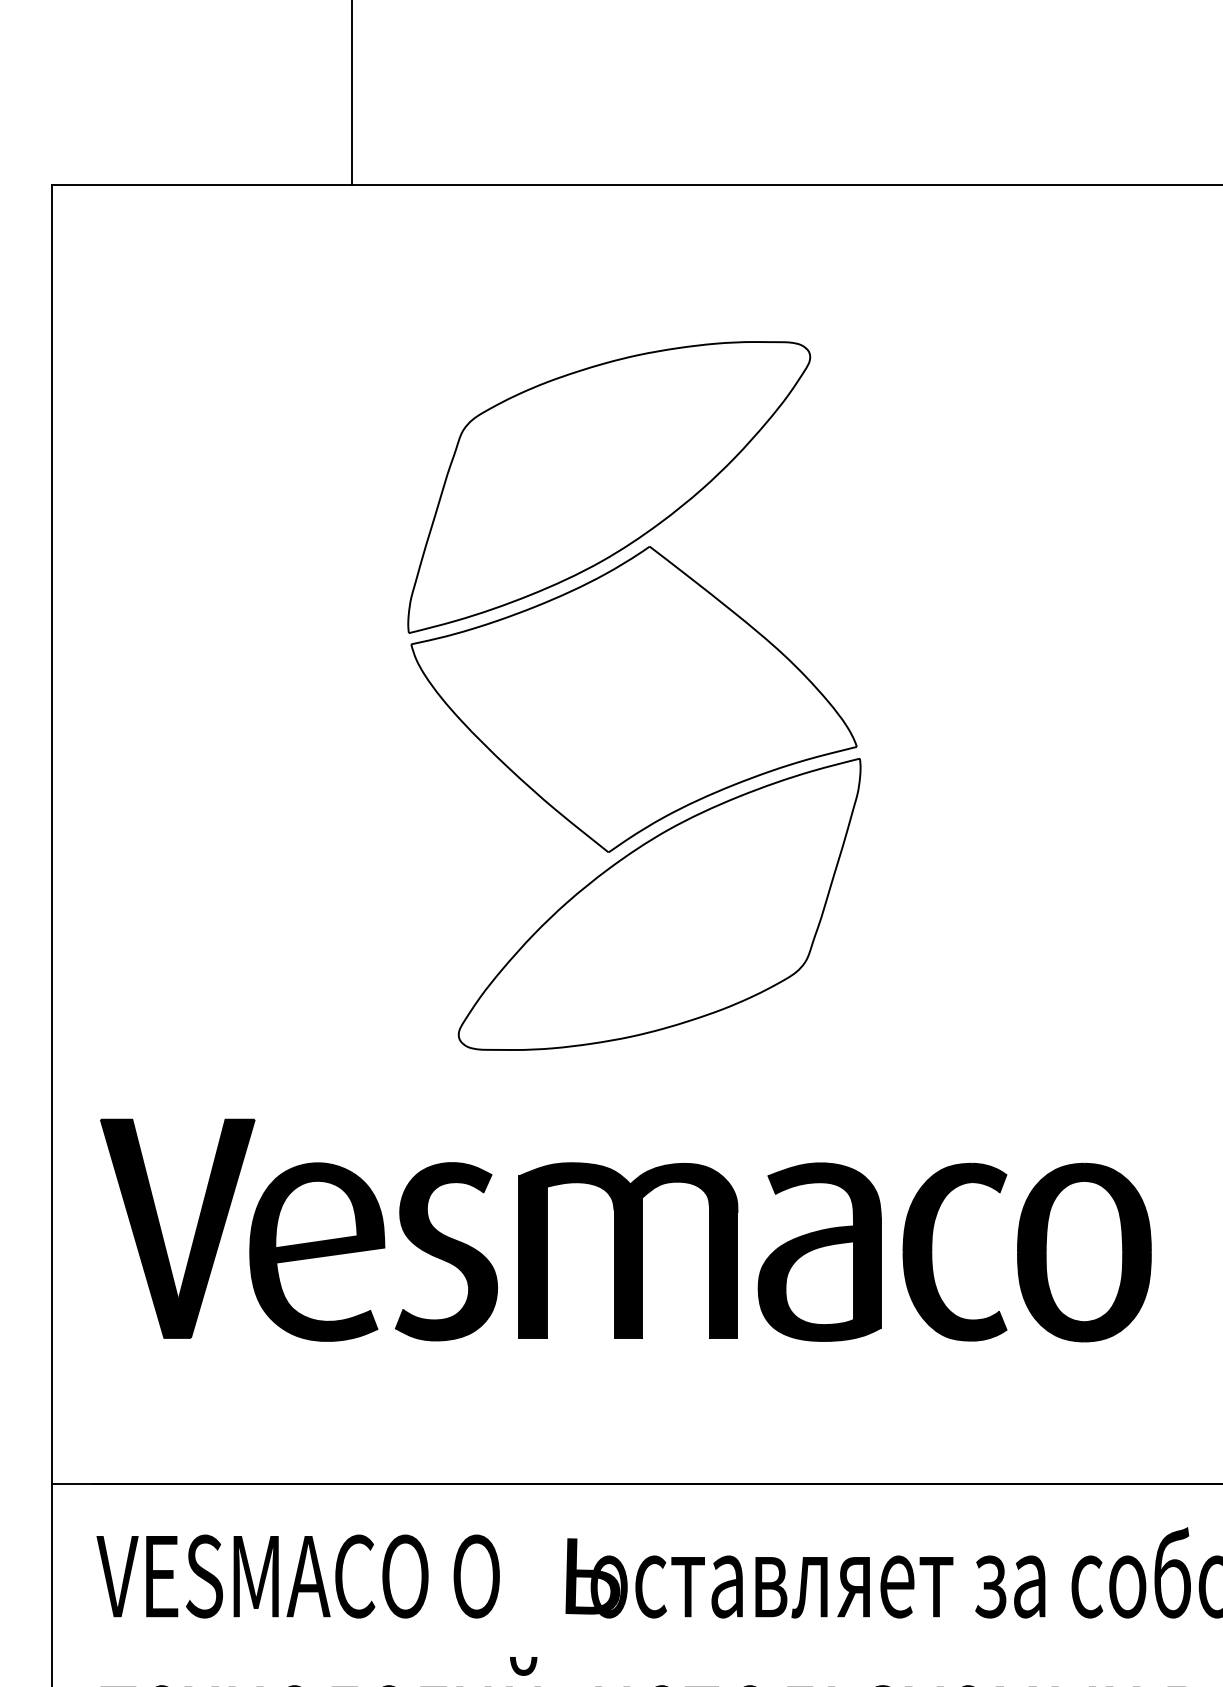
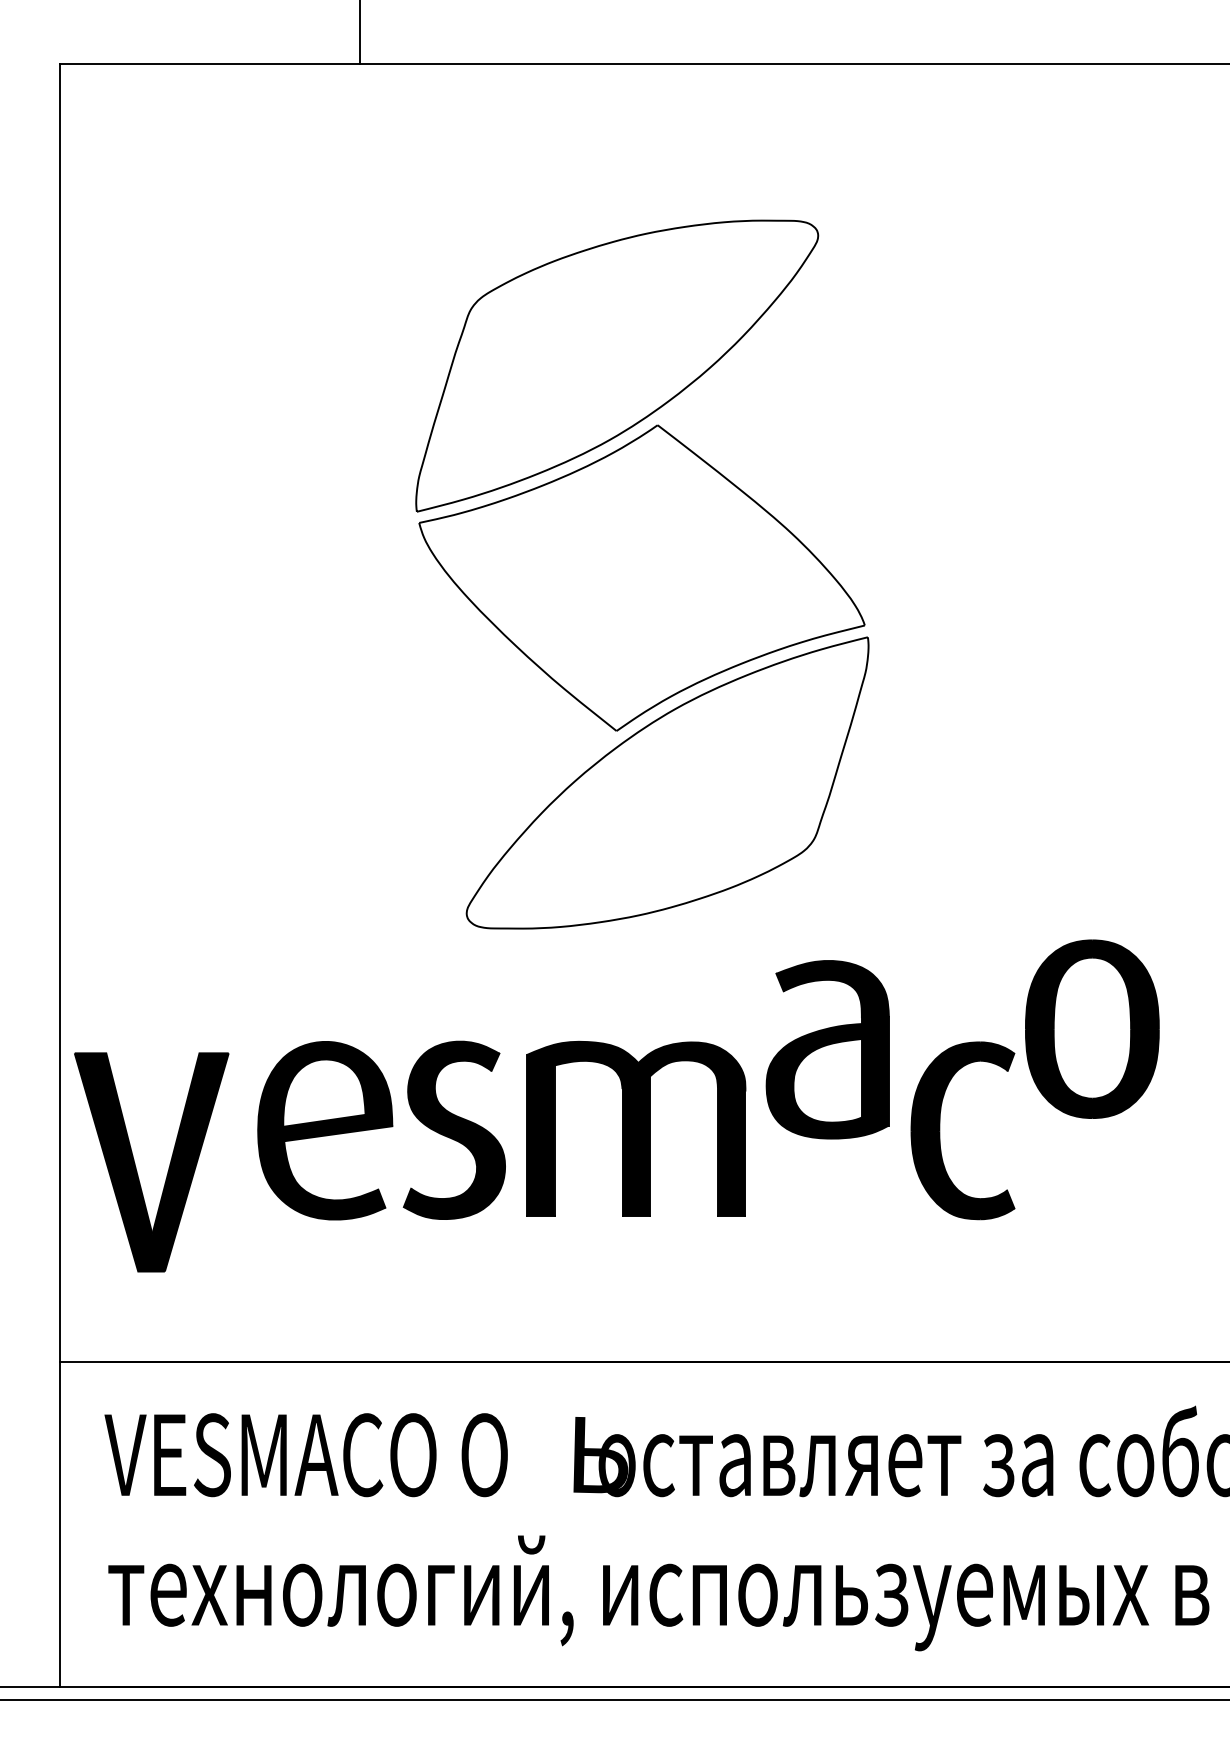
part: (162, 1233) -> (136, 1167), moved
part: (819, 1251) -> (827, 1049), moved
part: (1084, 1251) -> (1092, 1028), moved

